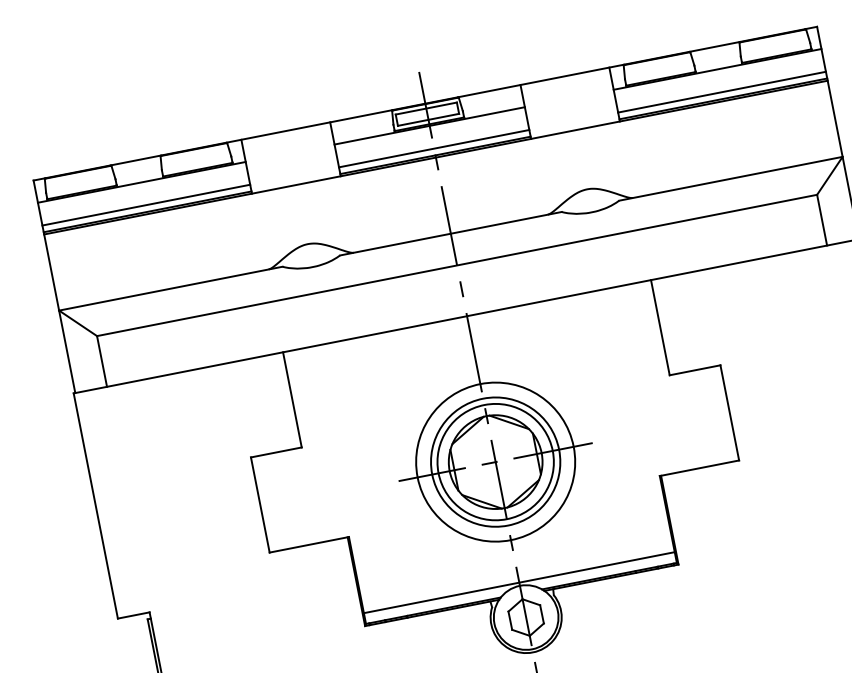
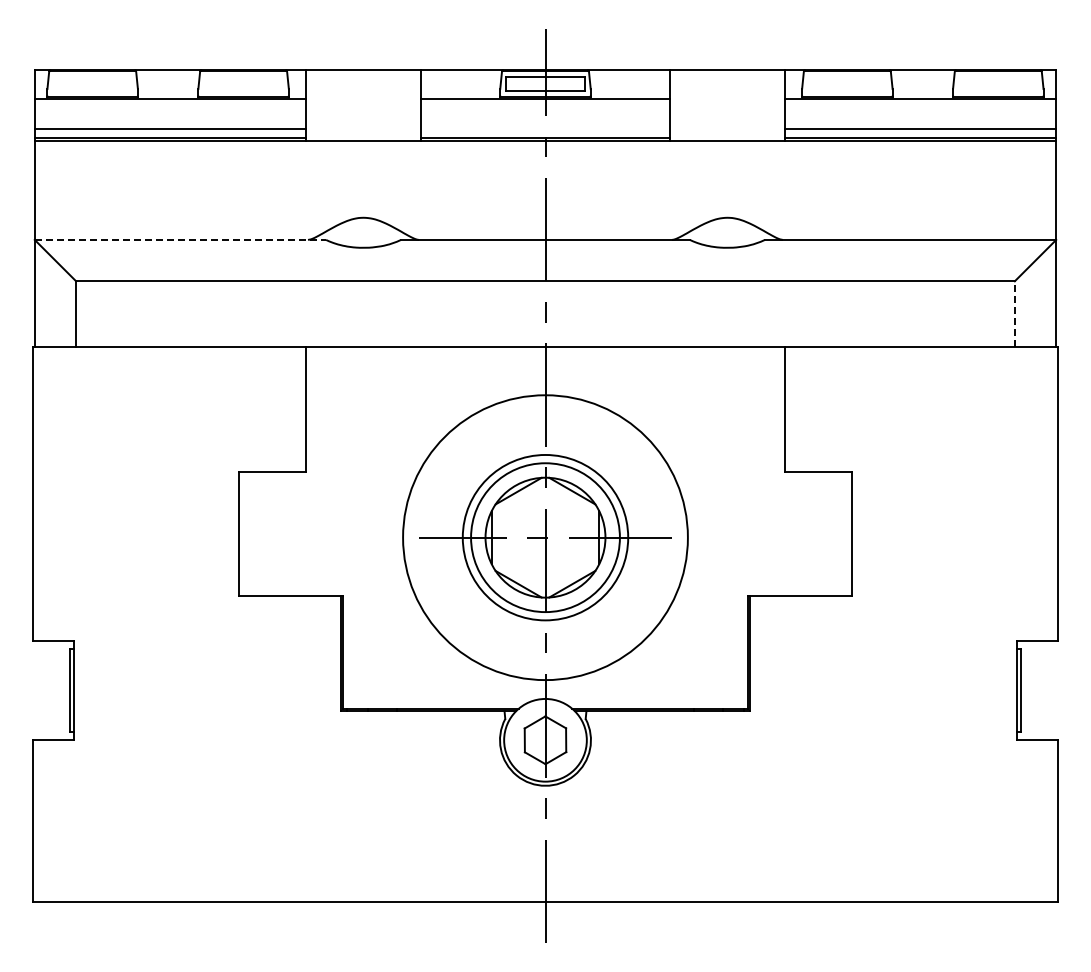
line: (434, 149) -> (545, 129), removed
line: (821, 219) -> (1014, 313), solid -> dashed
line: (170, 288) -> (180, 239), solid -> dashed
circle: (495, 461) -> (545, 537), size x1.4
line: (519, 582) -> (545, 694), removed

